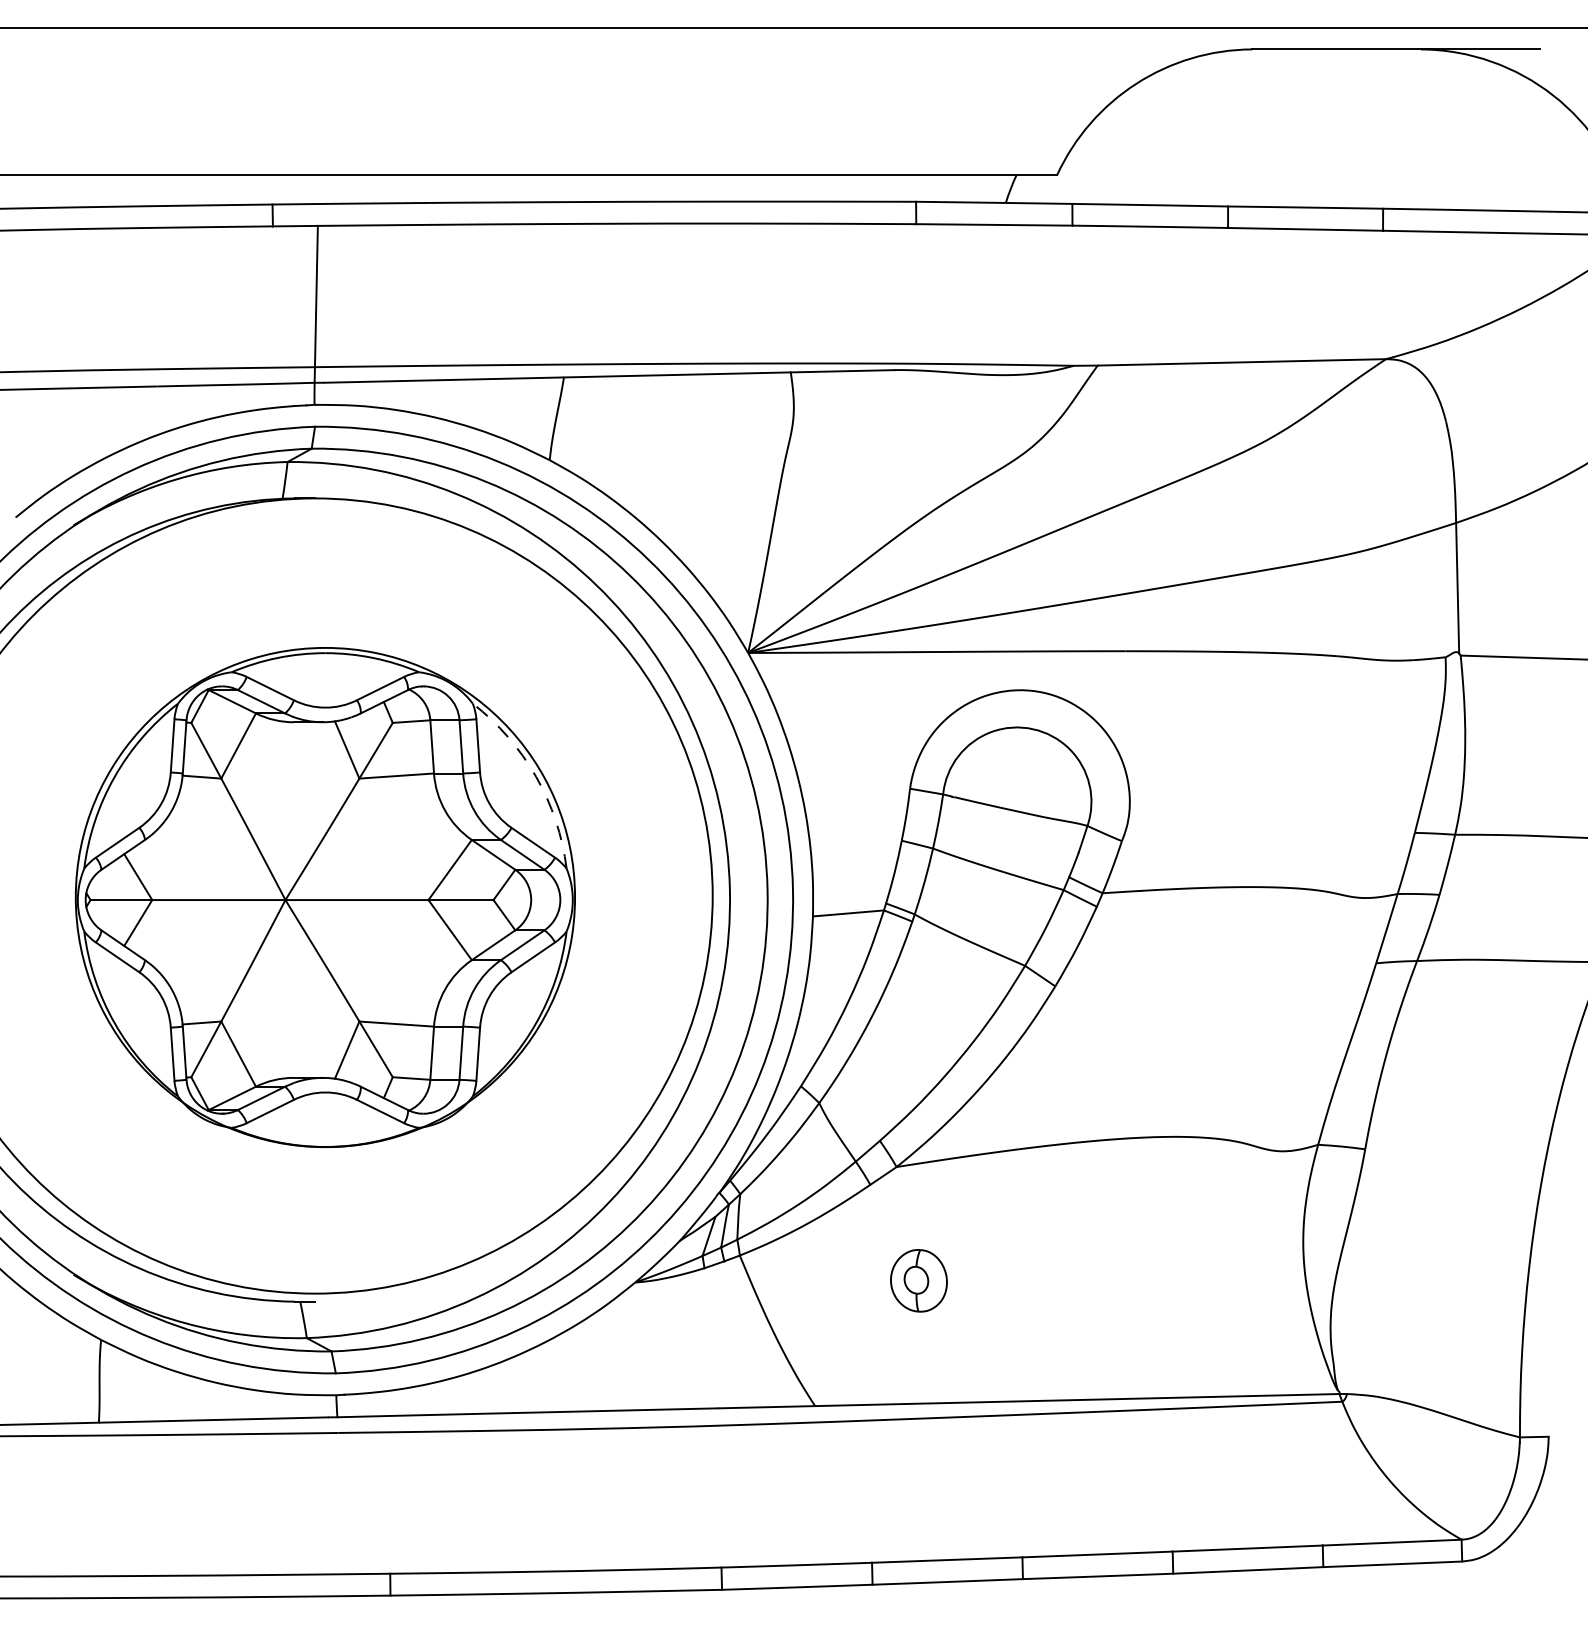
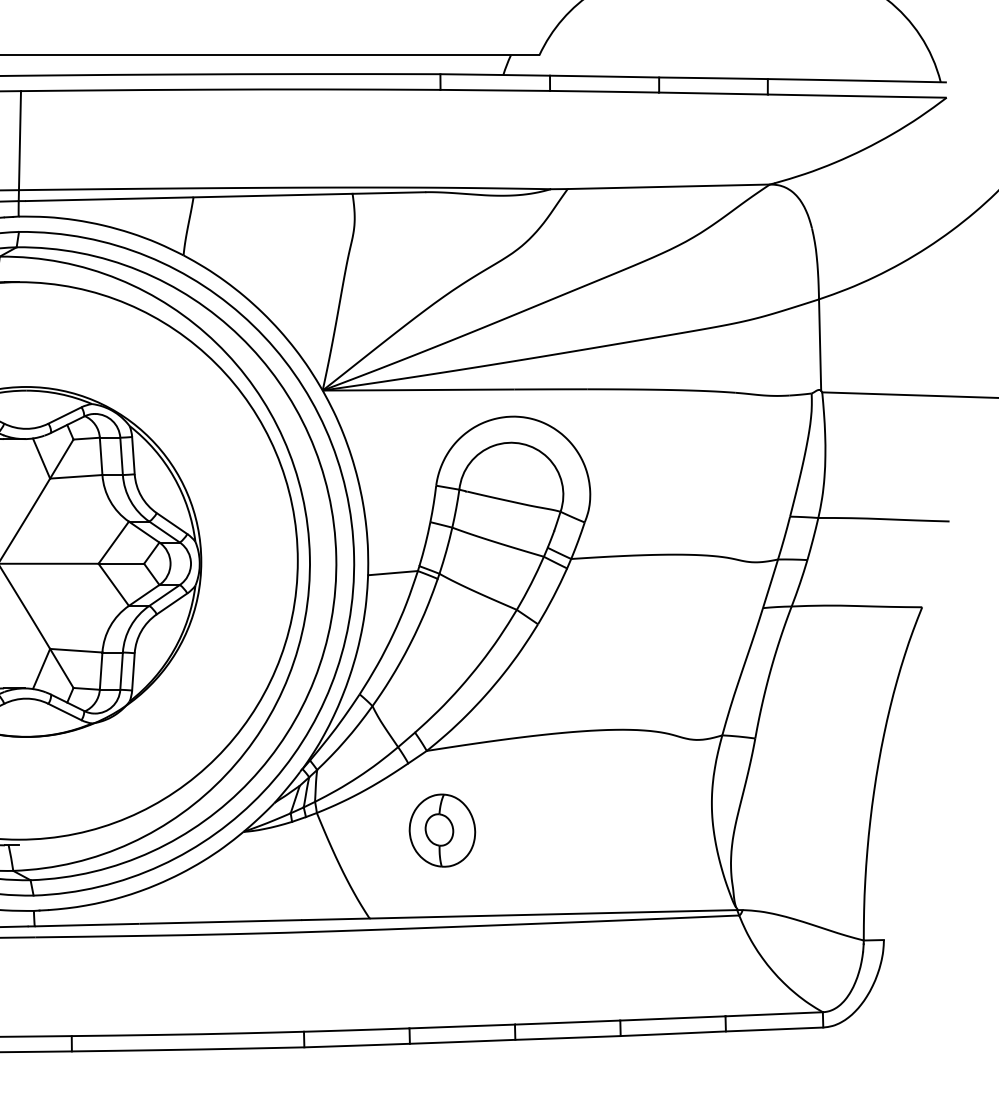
arc: (536, 776) -> (174, 477), dashed -> solid
part: (918, 1280) -> (442, 830), size x1.67

